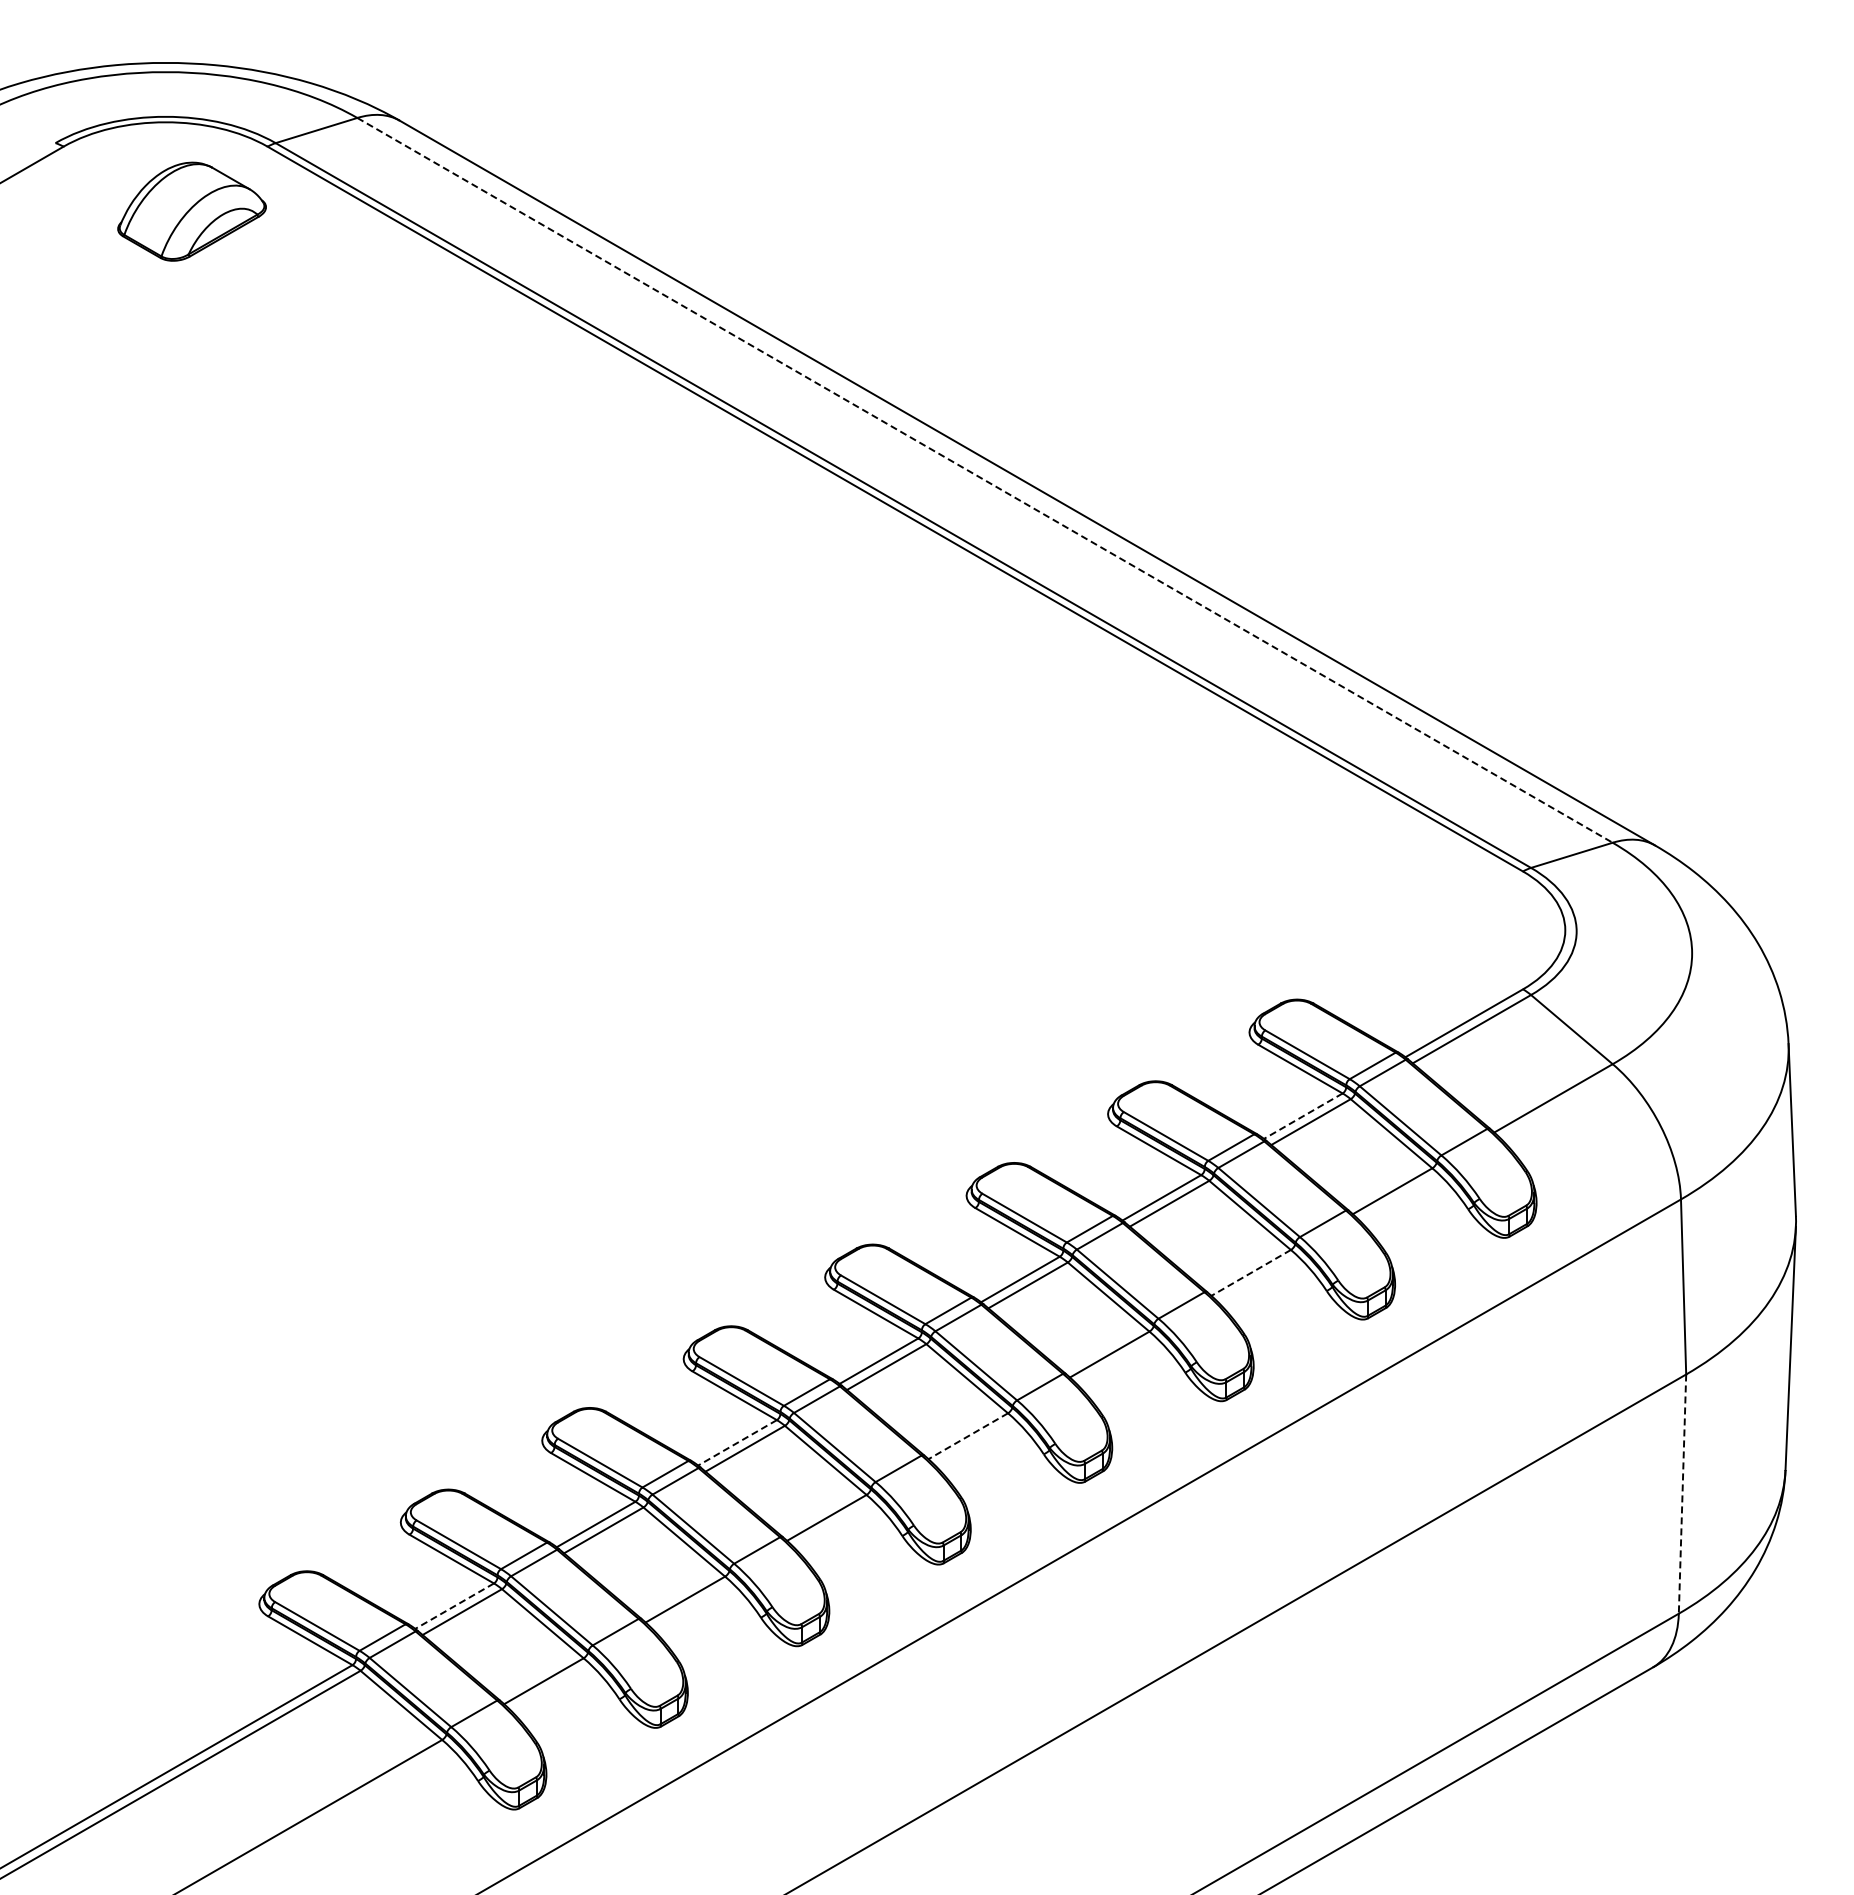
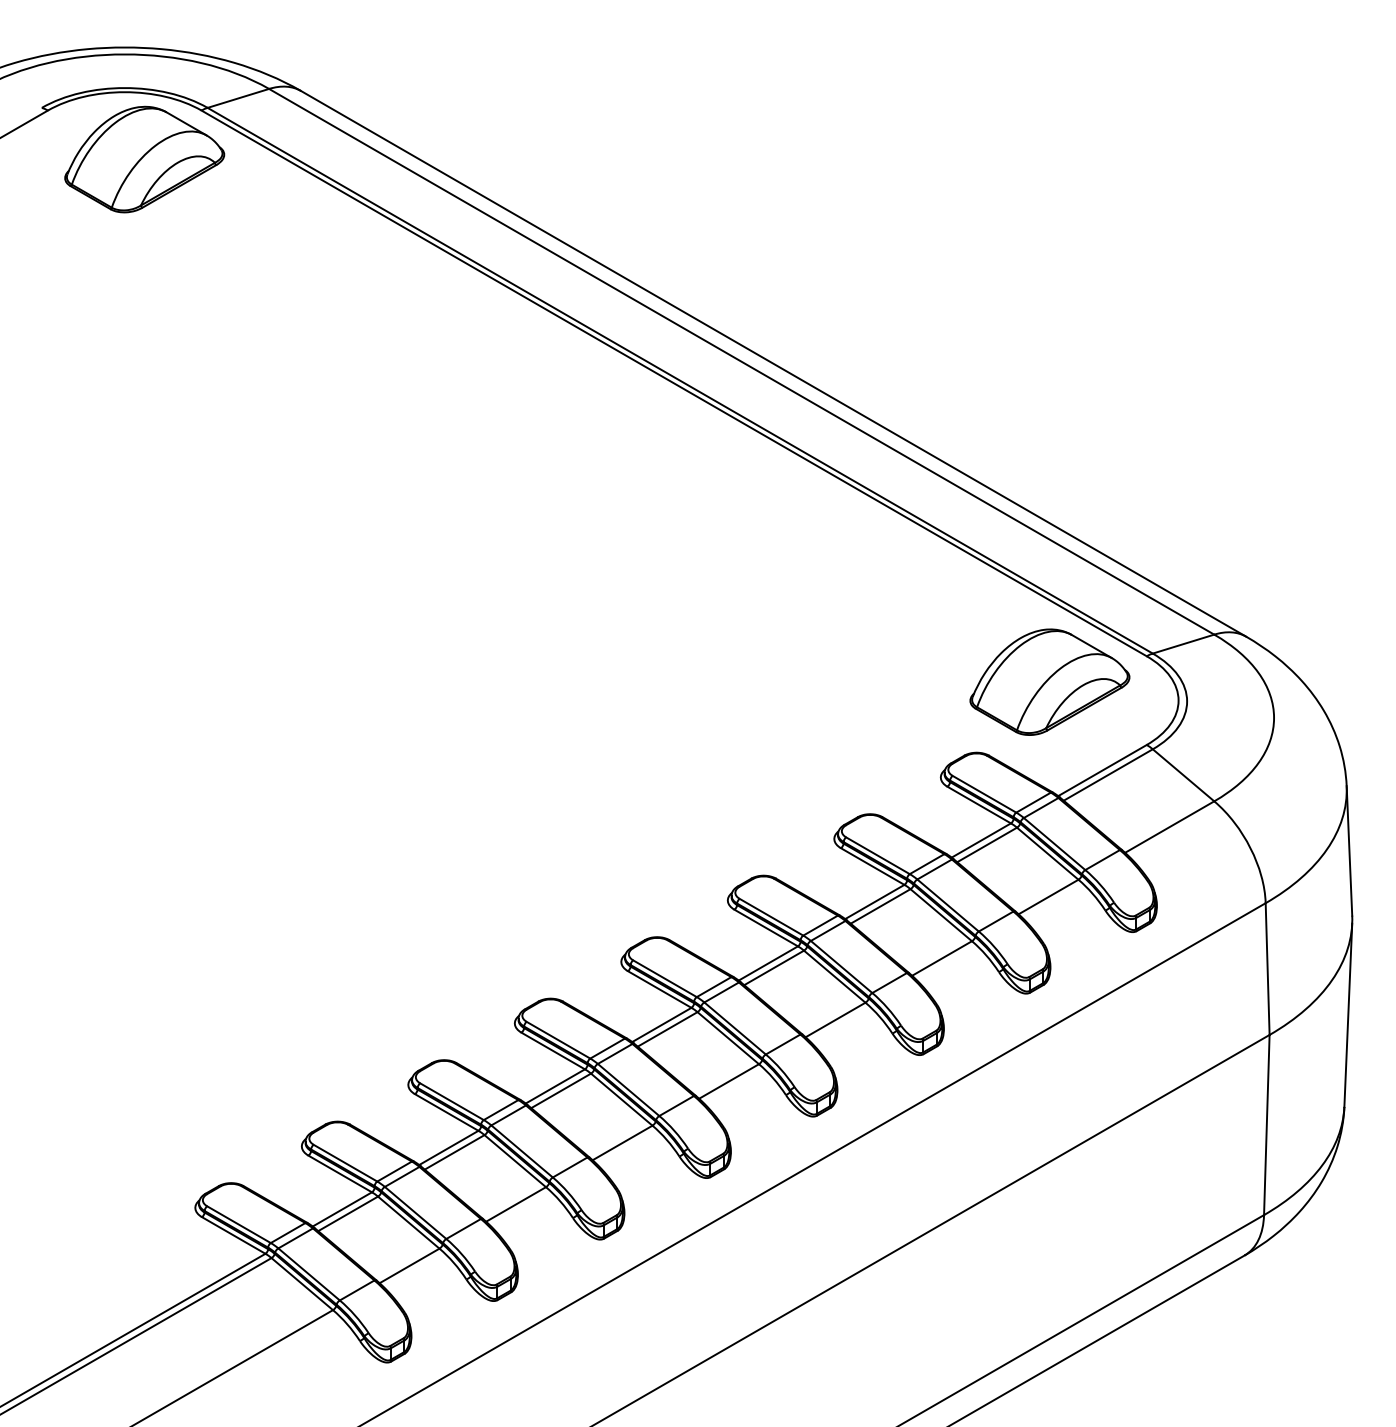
part: (191, 211) -> (144, 159), size x1.43
line: (985, 480) -> (742, 361), dashed -> solid
part: (1394, 905) -> (1049, 681), added
line: (1302, 1116) -> (980, 840), dashed -> solid
line: (1251, 1272) -> (942, 958), dashed -> solid
line: (968, 1436) -> (729, 1081), dashed -> solid
line: (737, 1443) -> (555, 1086), dashed -> solid
line: (1682, 1494) -> (1266, 1125), dashed -> solid
line: (454, 1606) -> (342, 1209), dashed -> solid

